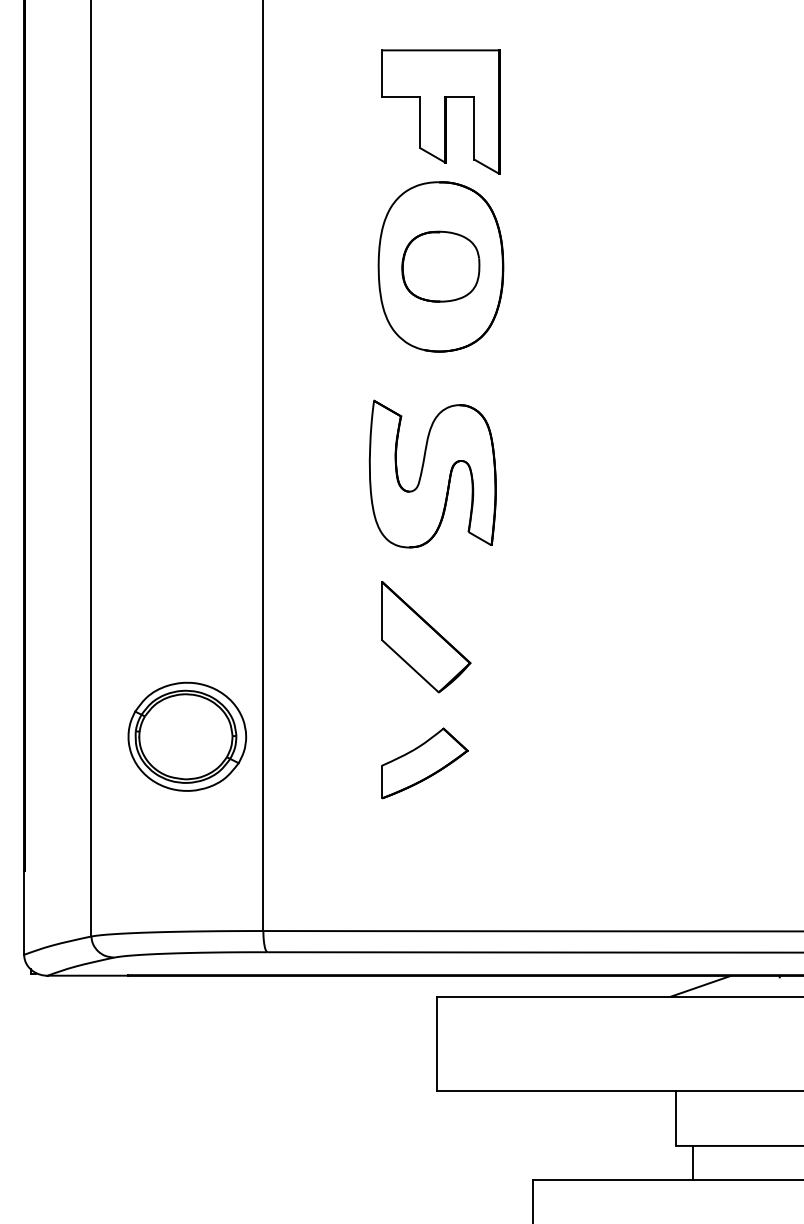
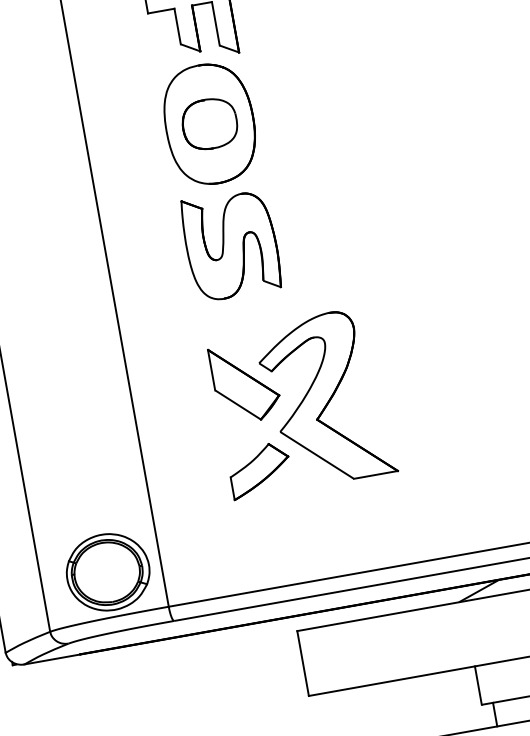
part: (432, 473) -> (231, 244), moved
part: (534, 679) -> (325, 398), added
part: (186, 736) -> (107, 572), moved

